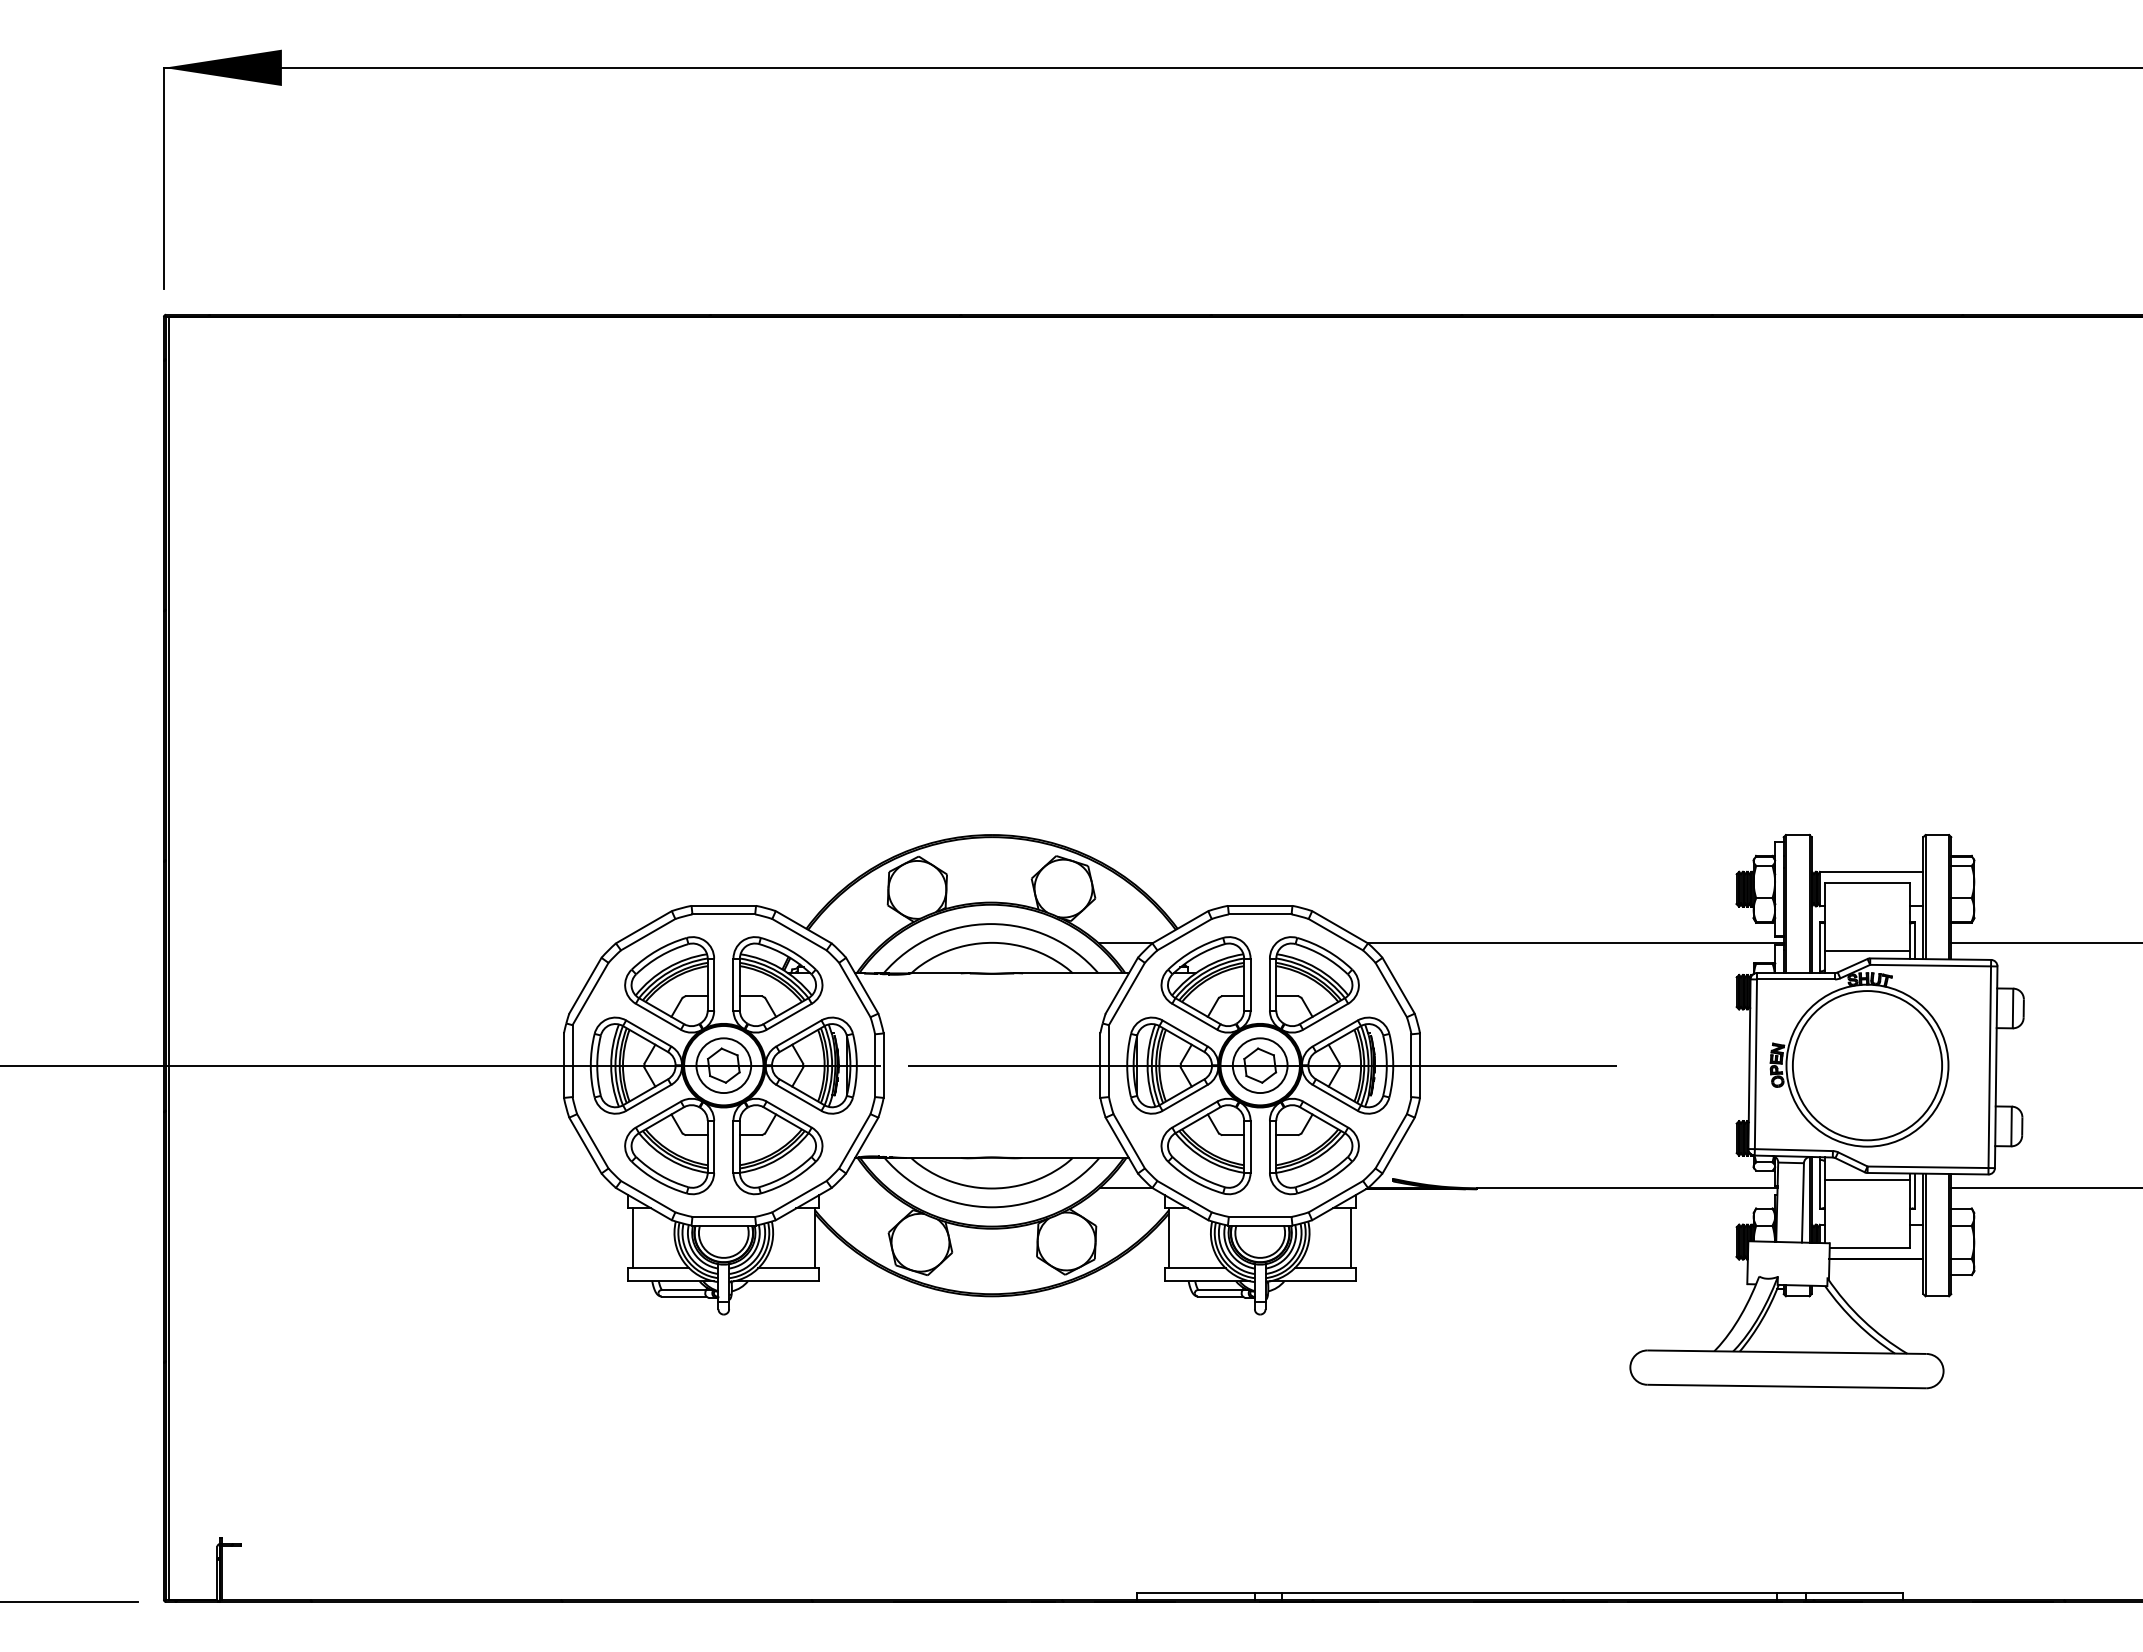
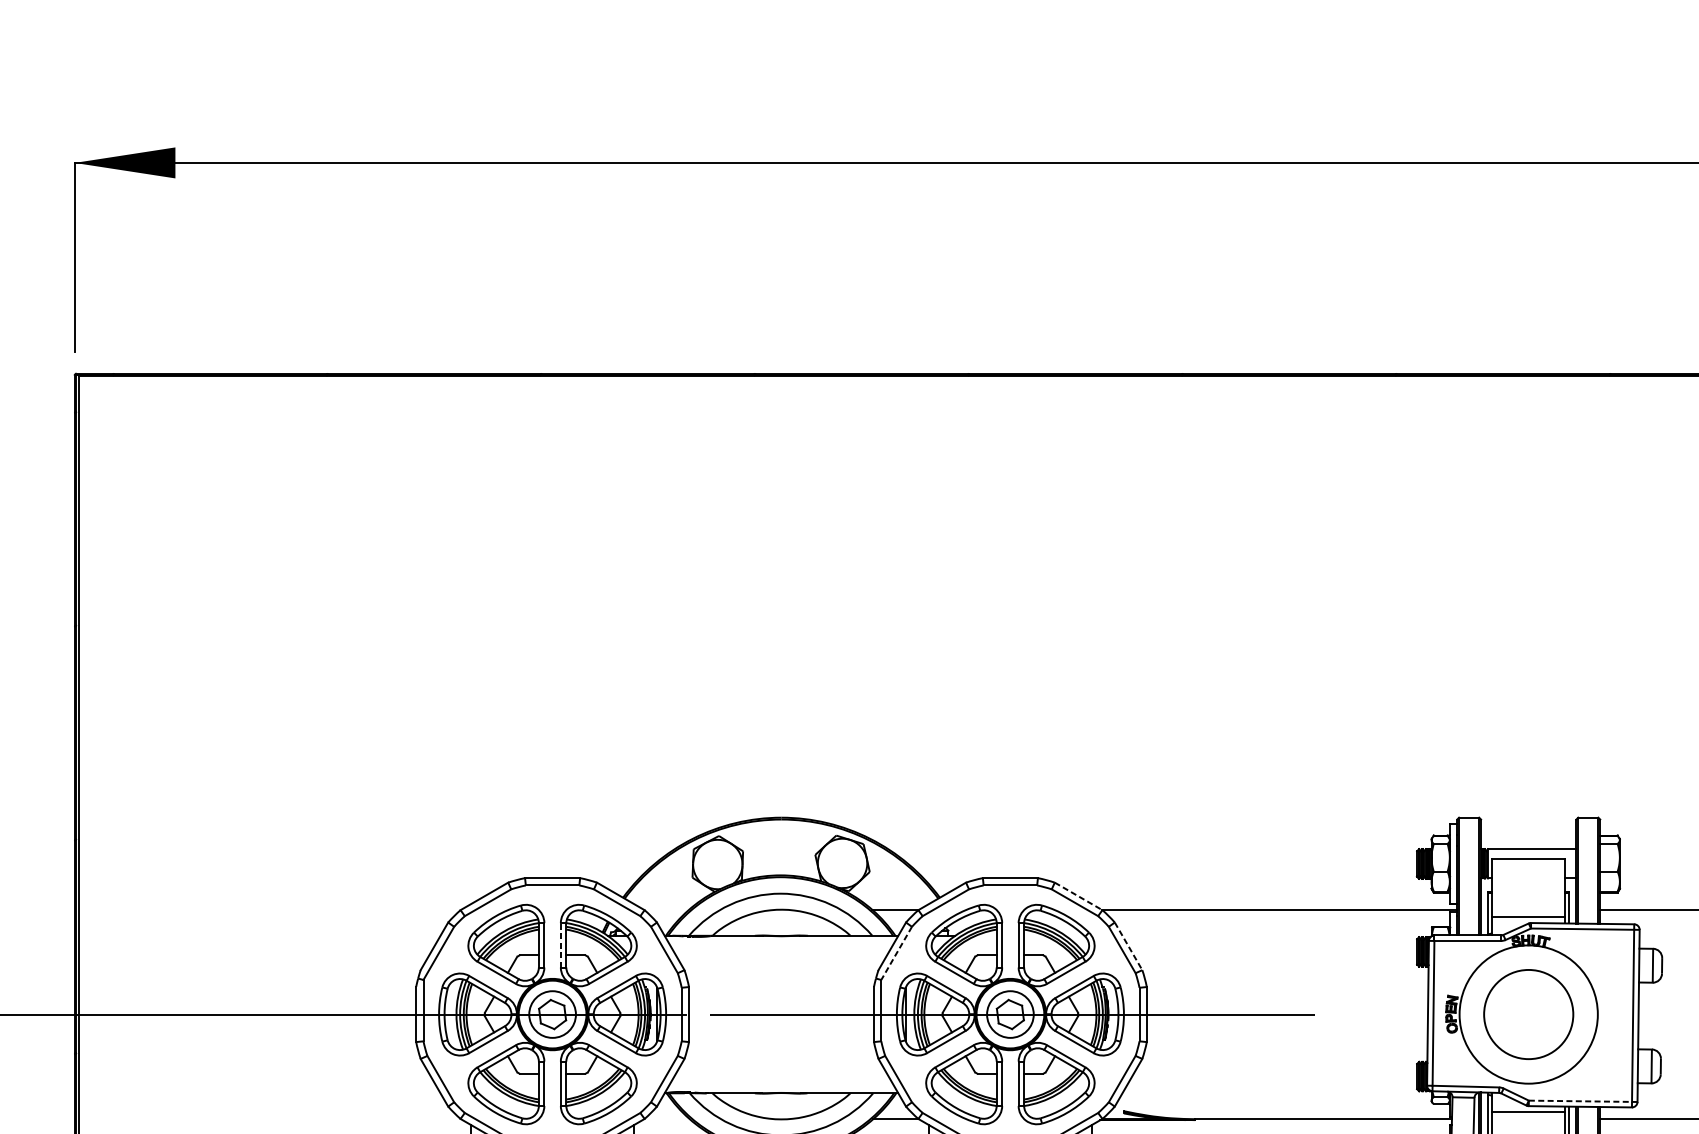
line: (1340, 927) -> (1078, 896), solid -> dashed
line: (733, 984) -> (560, 945), solid -> dashed
line: (1398, 986) -> (1128, 946), solid -> dashed
line: (1126, 994) -> (896, 953), solid -> dashed
circle: (1867, 1065) -> (1528, 1014), size x0.7
line: (1928, 1167) -> (1580, 1101), solid -> dashed

